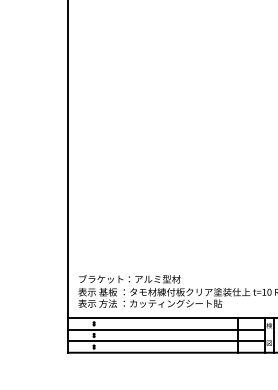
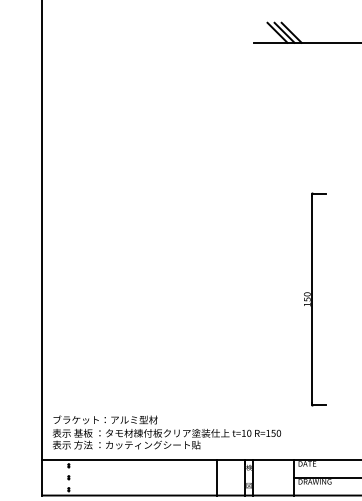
line: (166, 329) -> (143, 471), removed
line: (166, 341) -> (143, 483), removed

